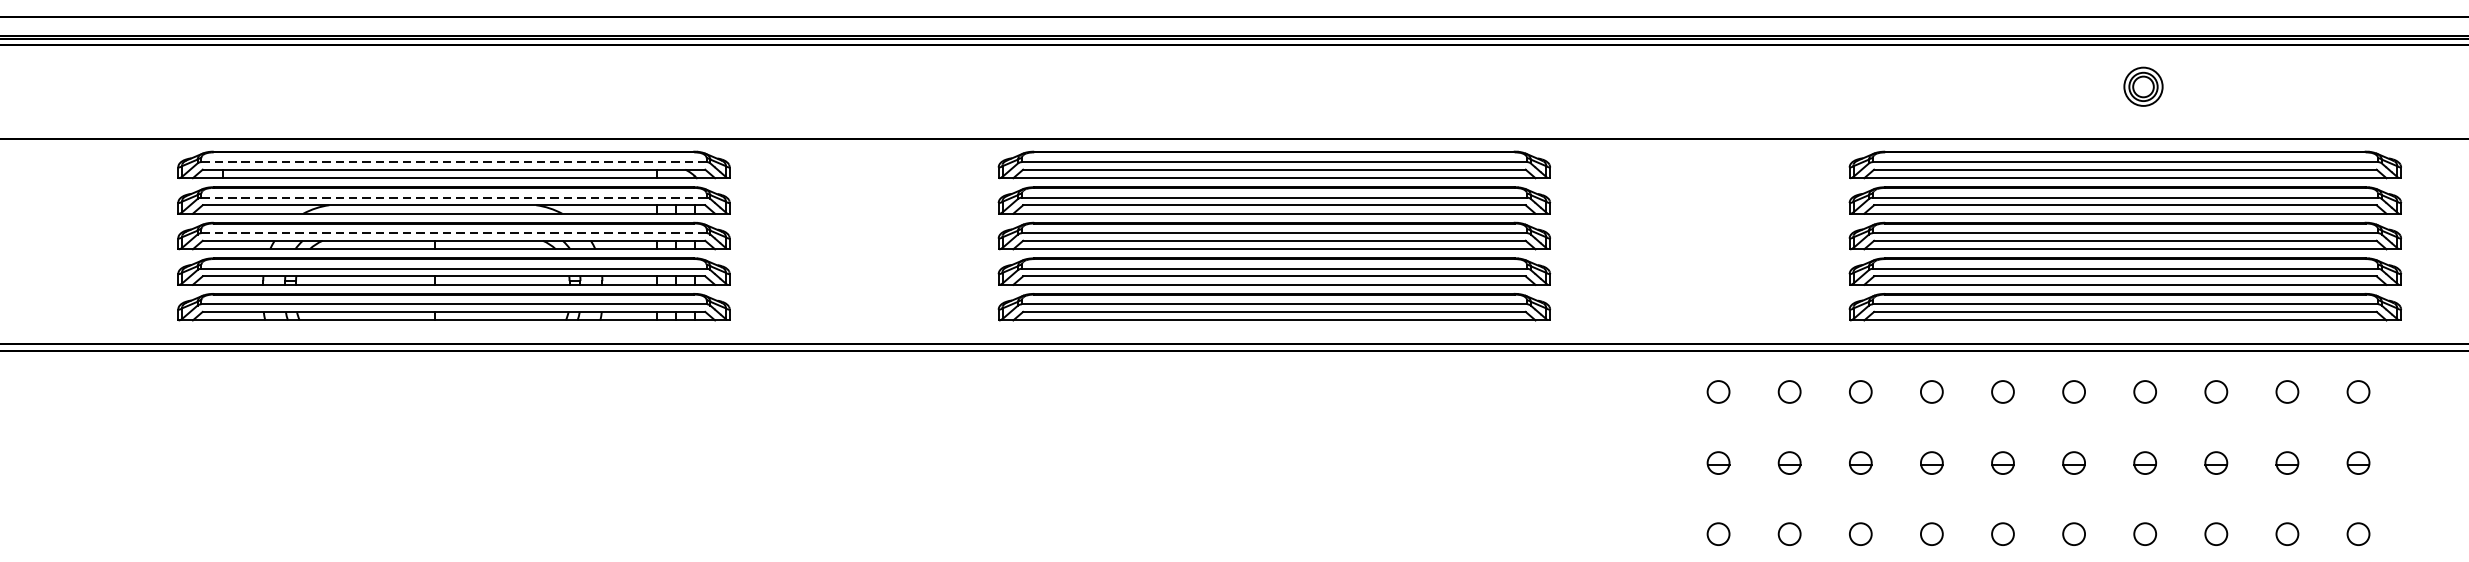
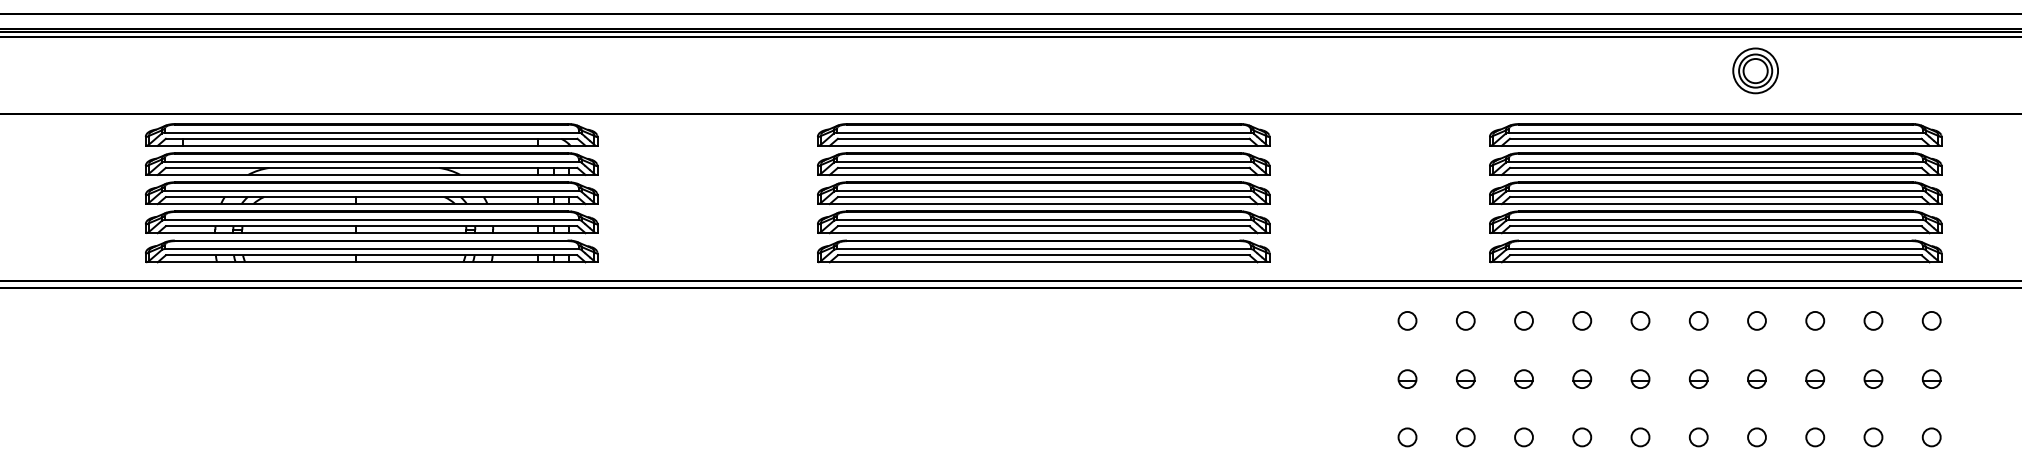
part: (2143, 86) -> (1755, 70), size x1.43
line: (453, 161) -> (371, 132), dashed -> solid
line: (453, 197) -> (371, 161), dashed -> solid
line: (453, 232) -> (371, 190), dashed -> solid
part: (2125, 236) -> (1715, 193), moved

